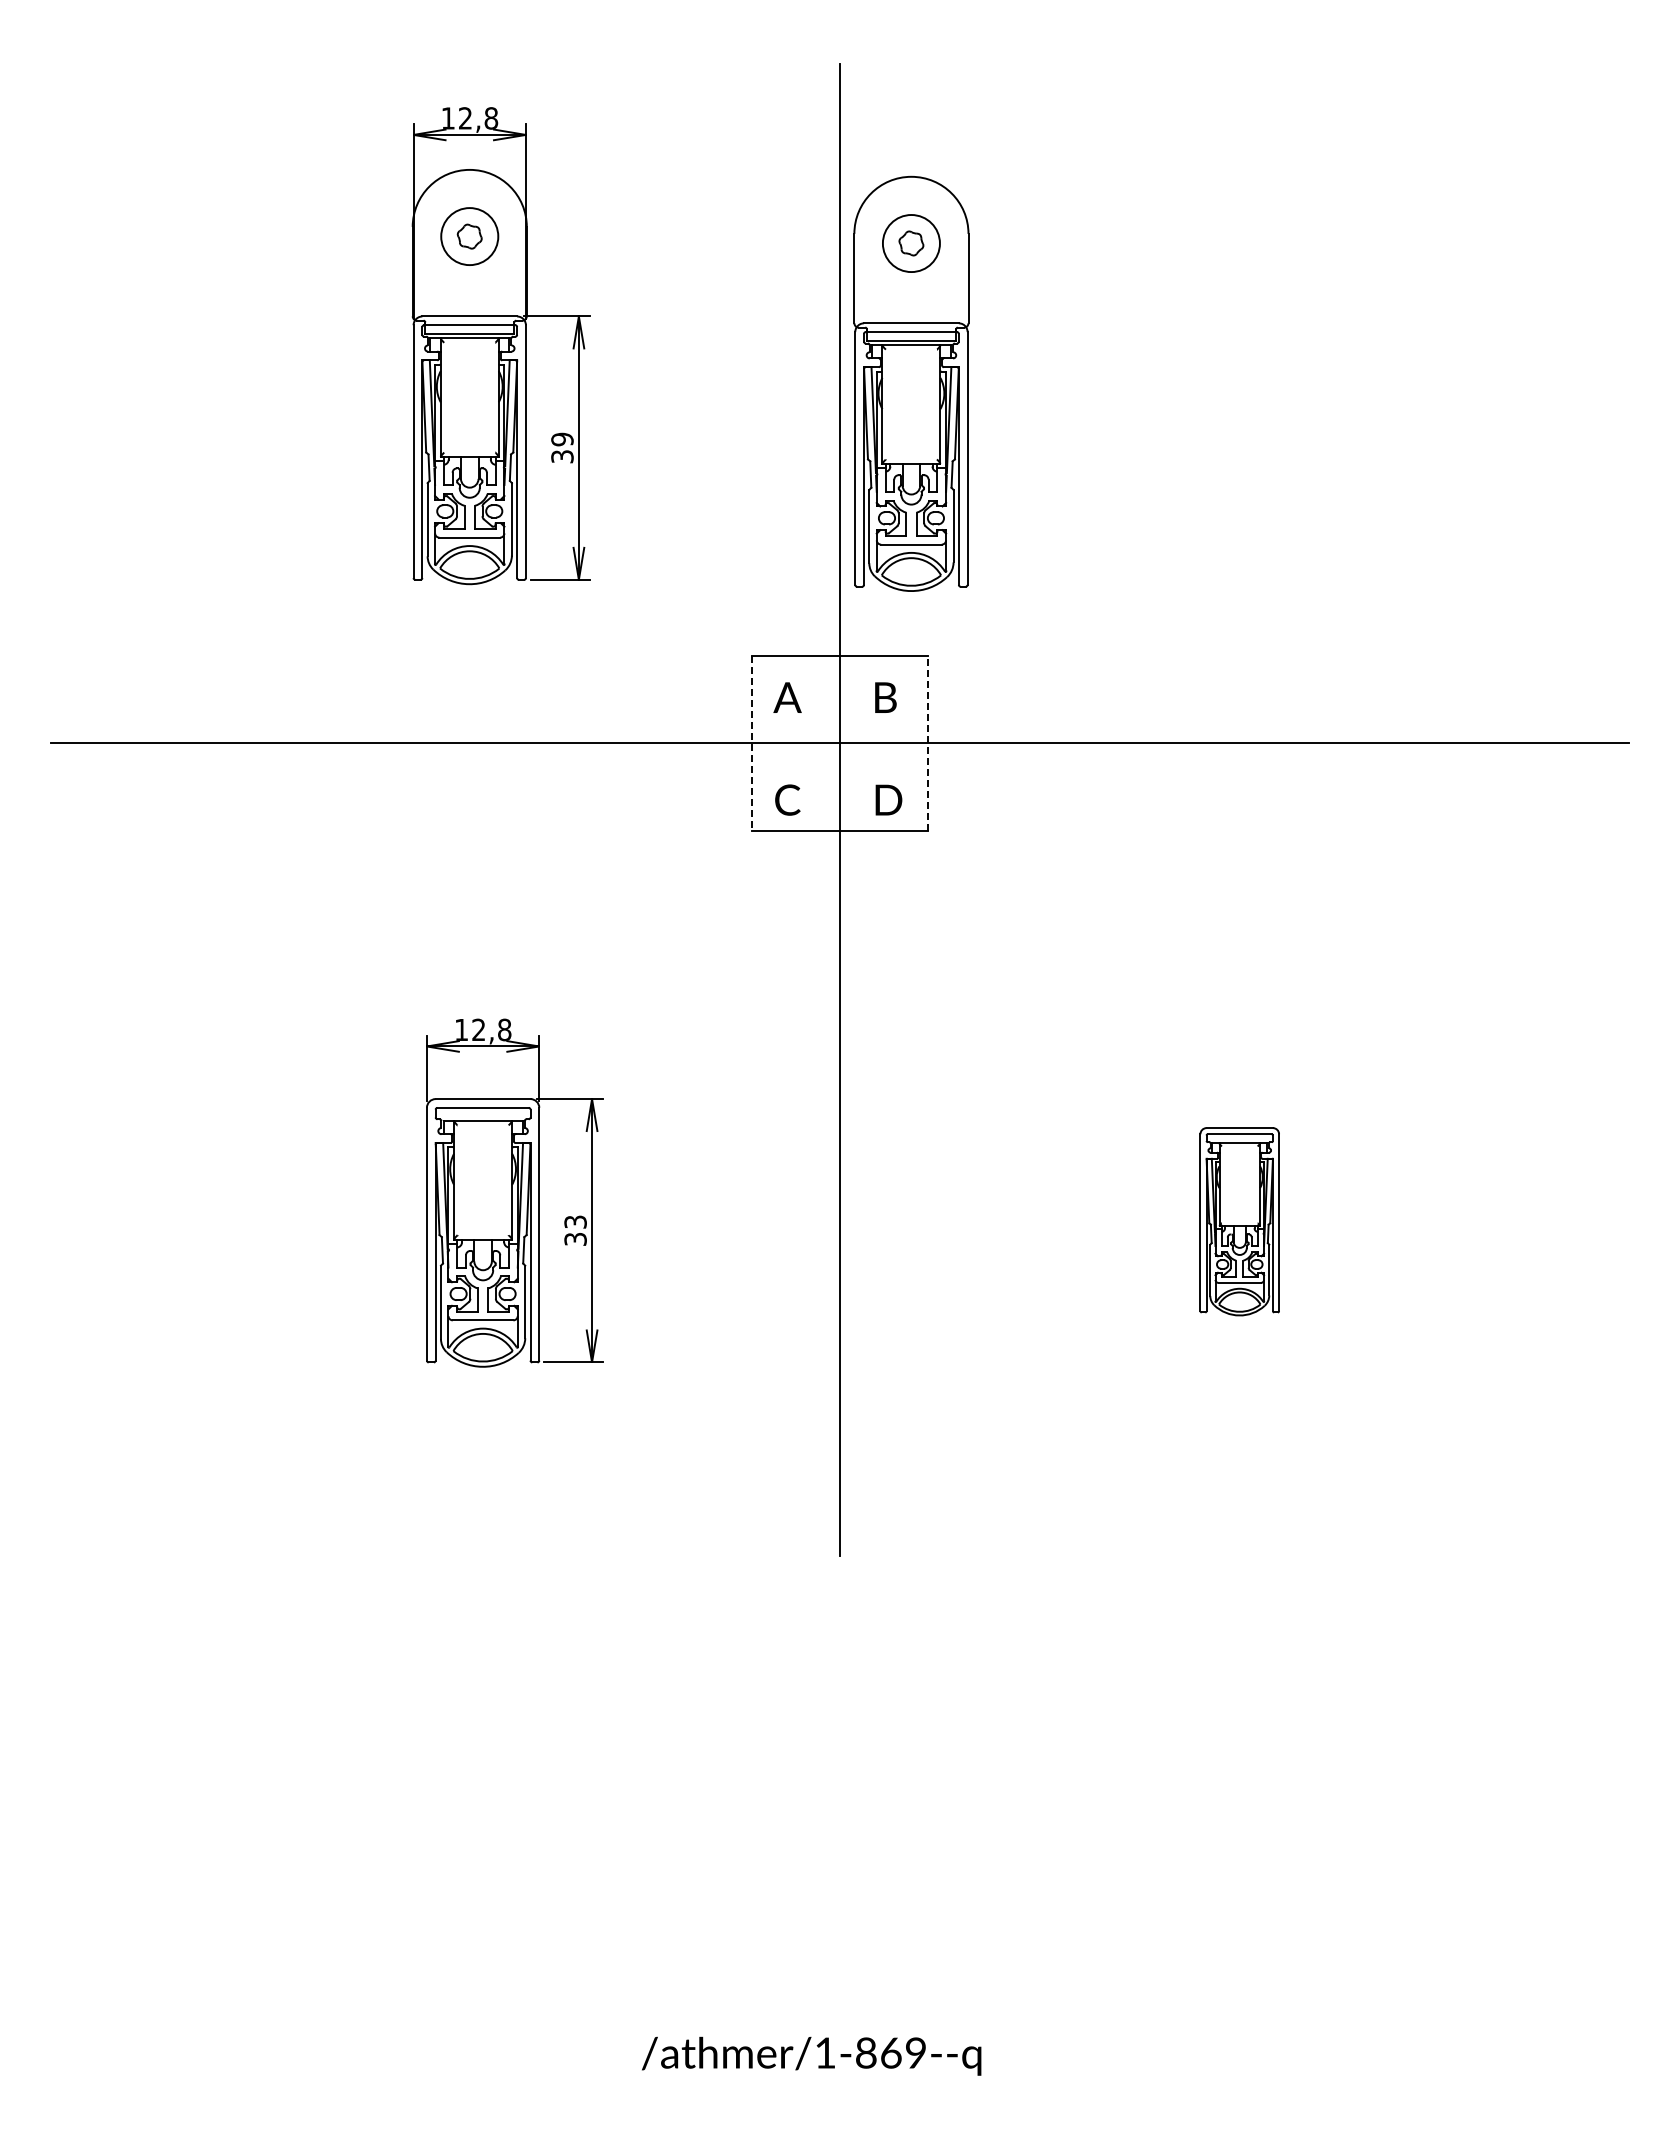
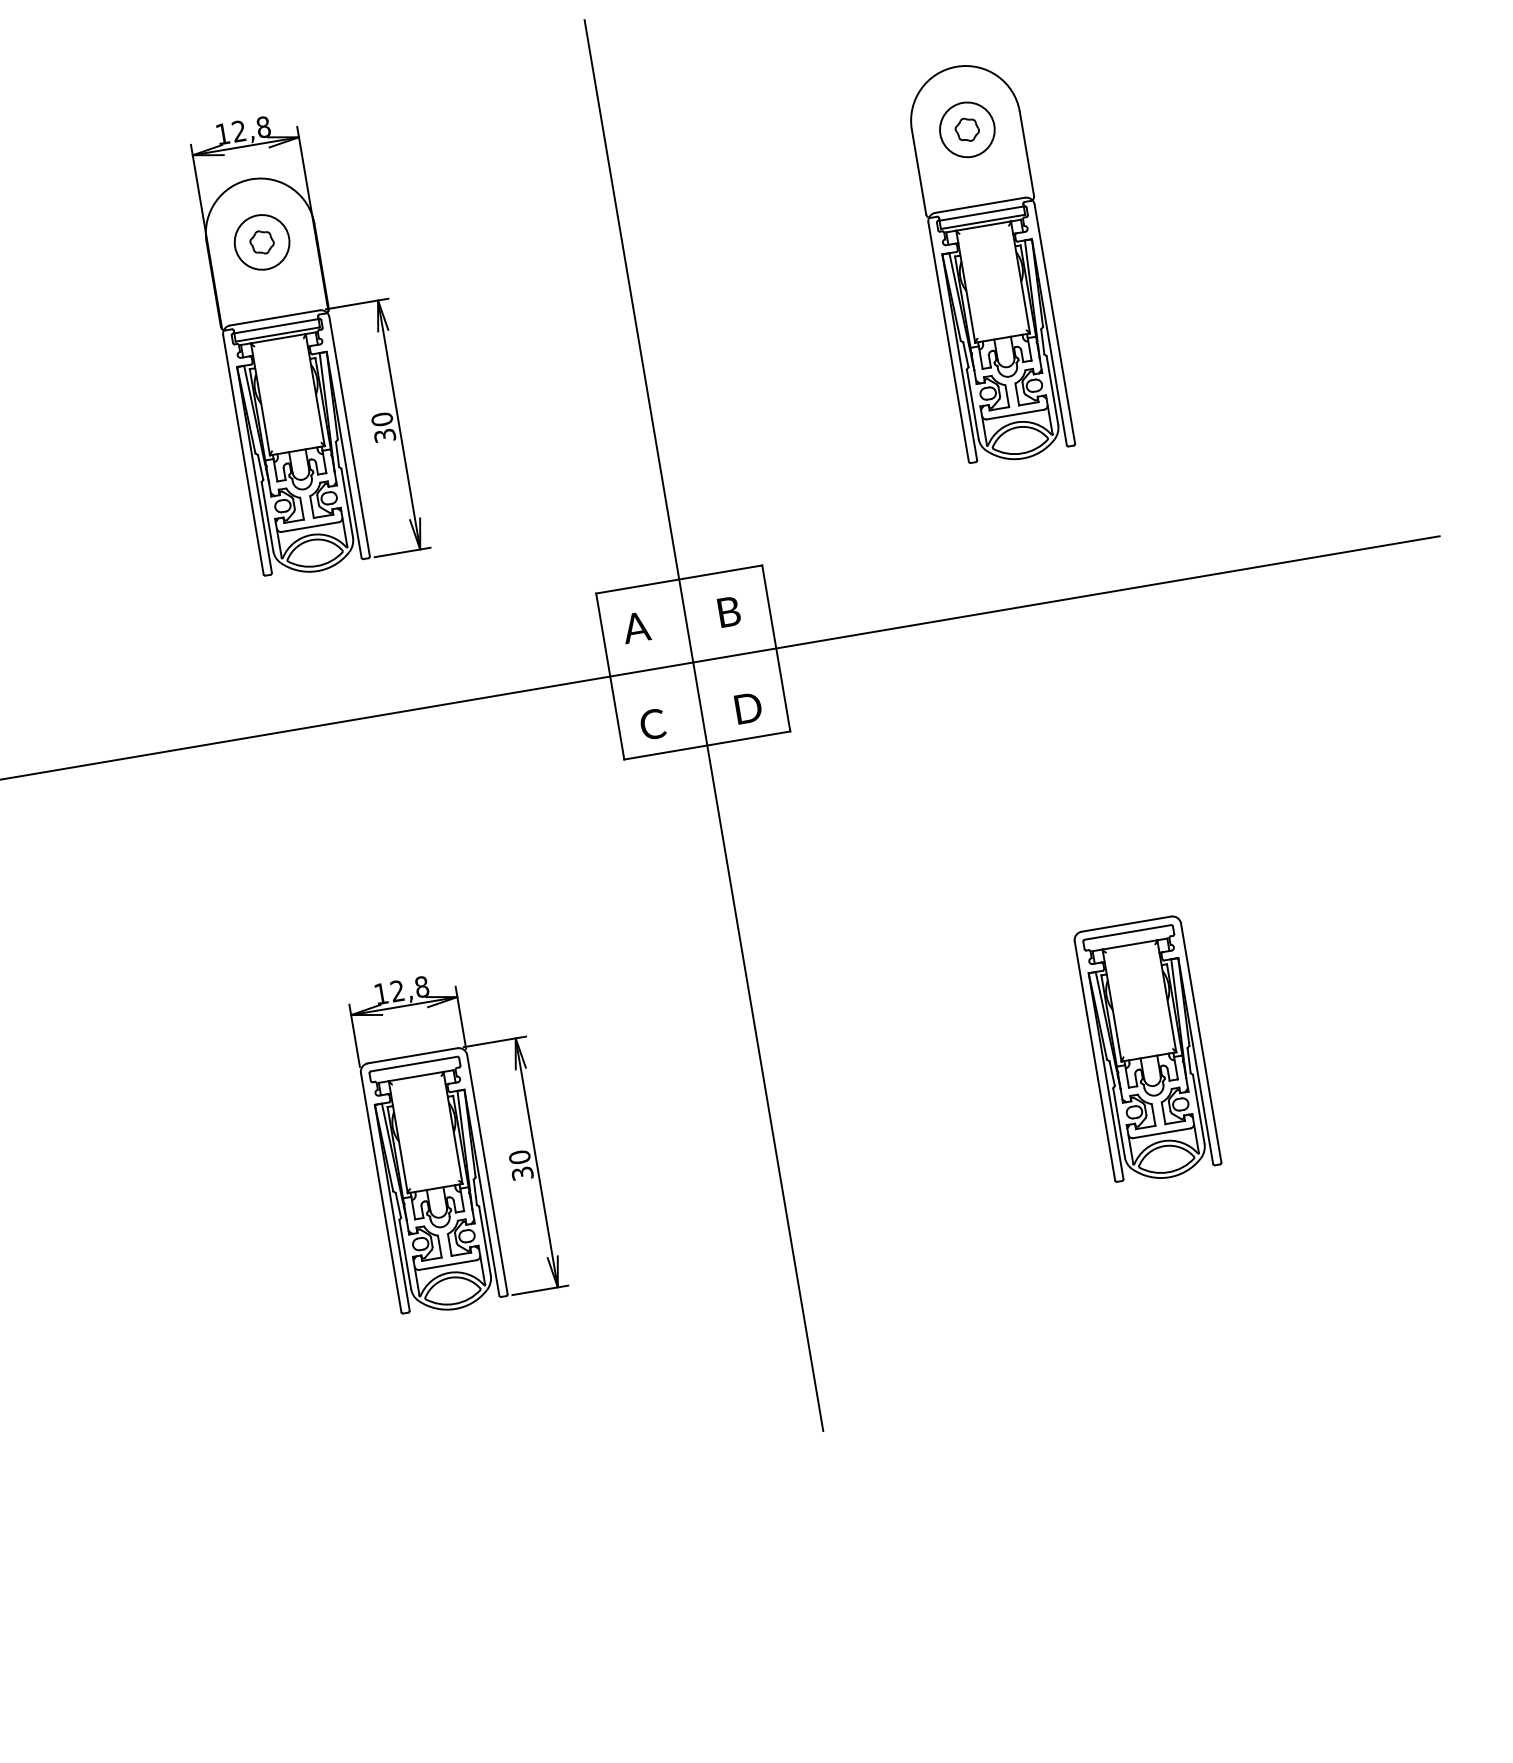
part: (911, 383) -> (989, 262), moved
text: (562, 439) -> (382, 419), 39 -> 30
line: (752, 743) -> (610, 676), dashed -> solid
line: (927, 743) -> (776, 648), dashed -> solid
text: (575, 1221) -> (519, 1156), 33 -> 30
part: (1239, 1221) -> (1147, 1050), size x1.43

